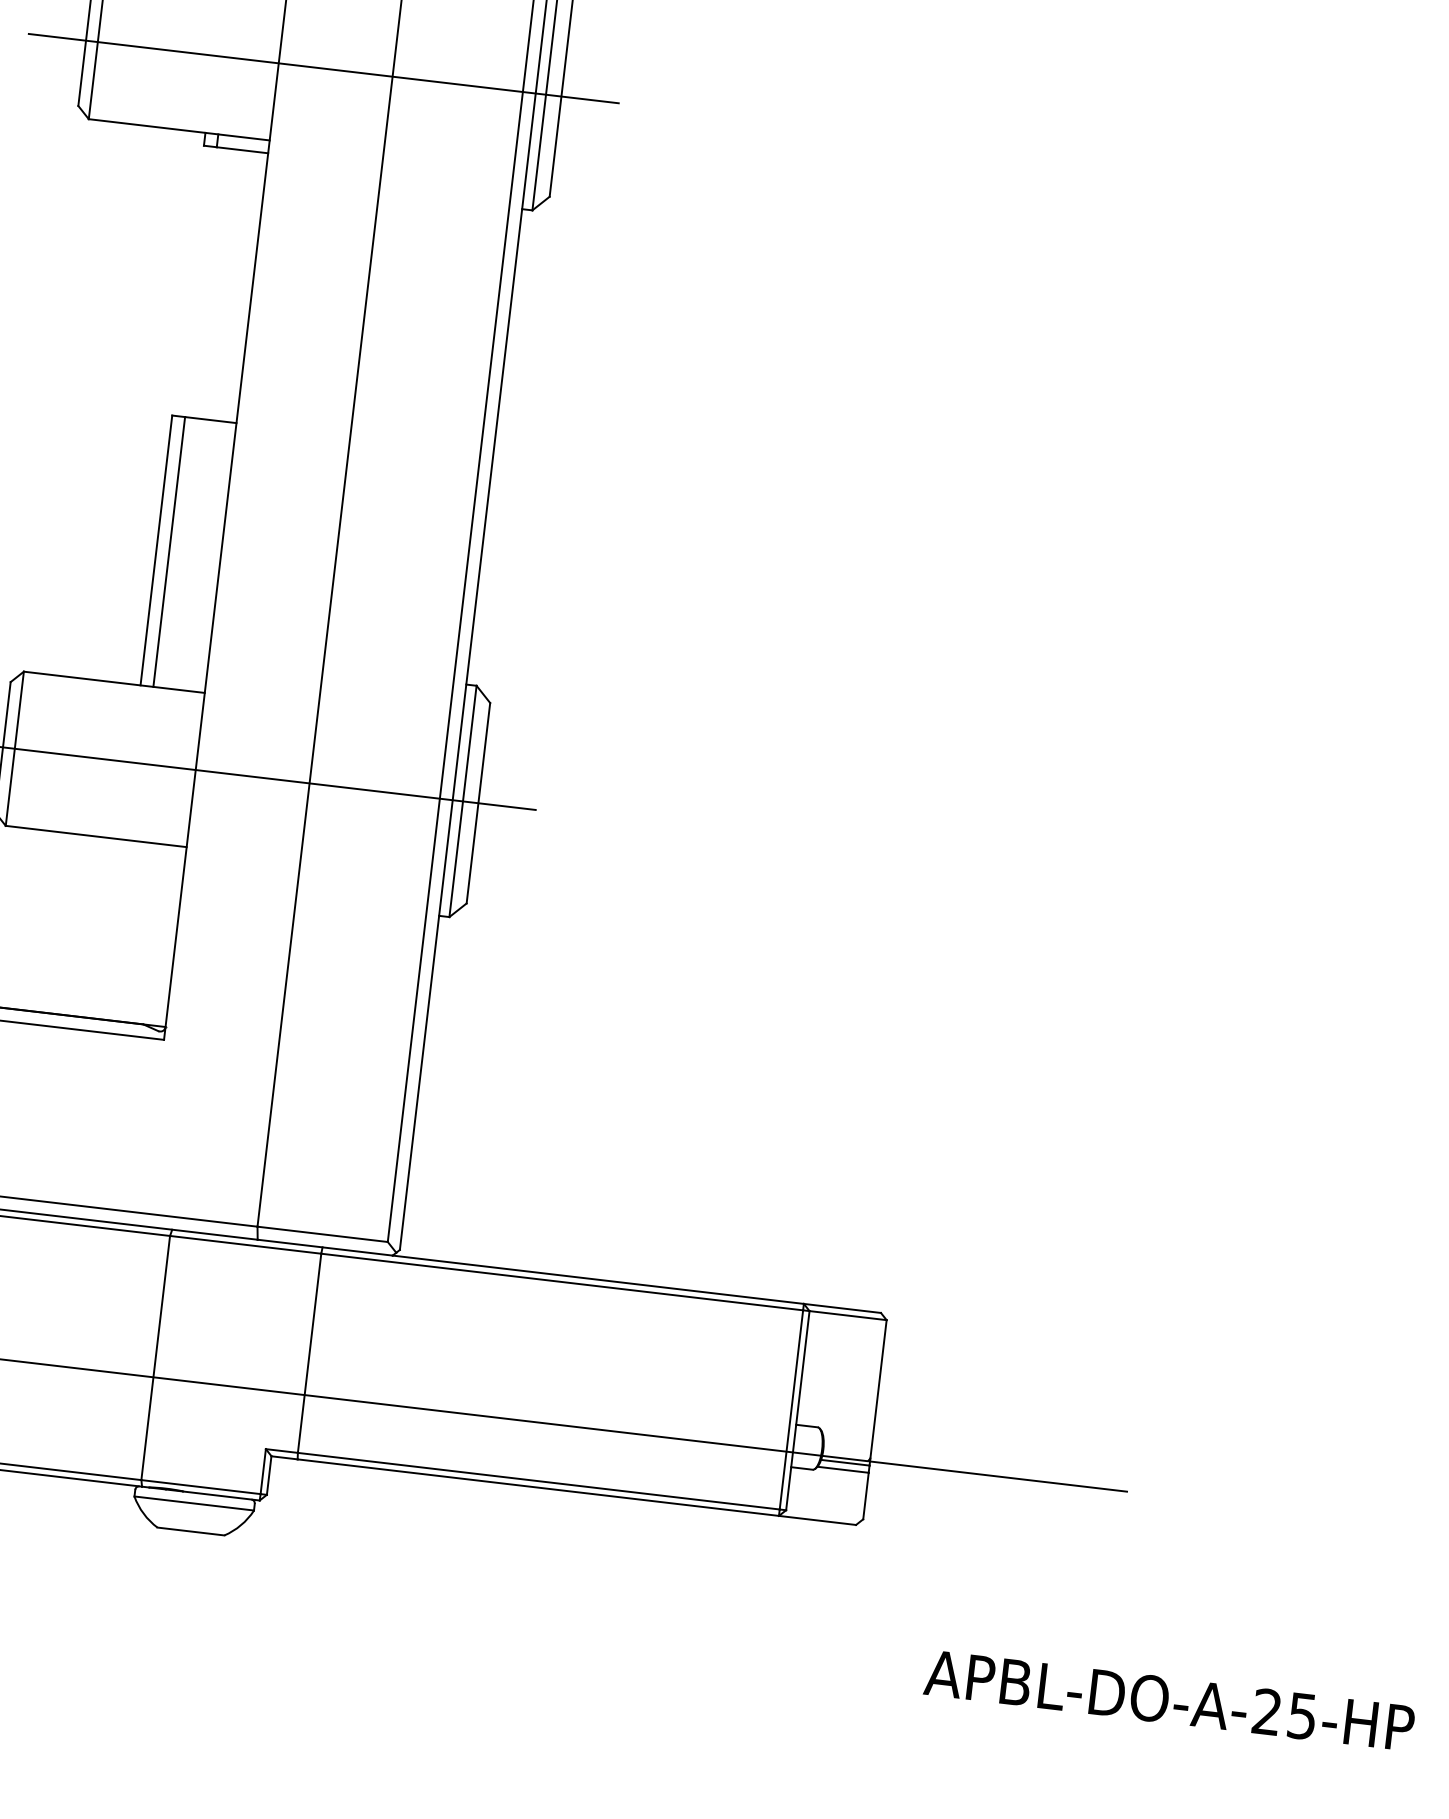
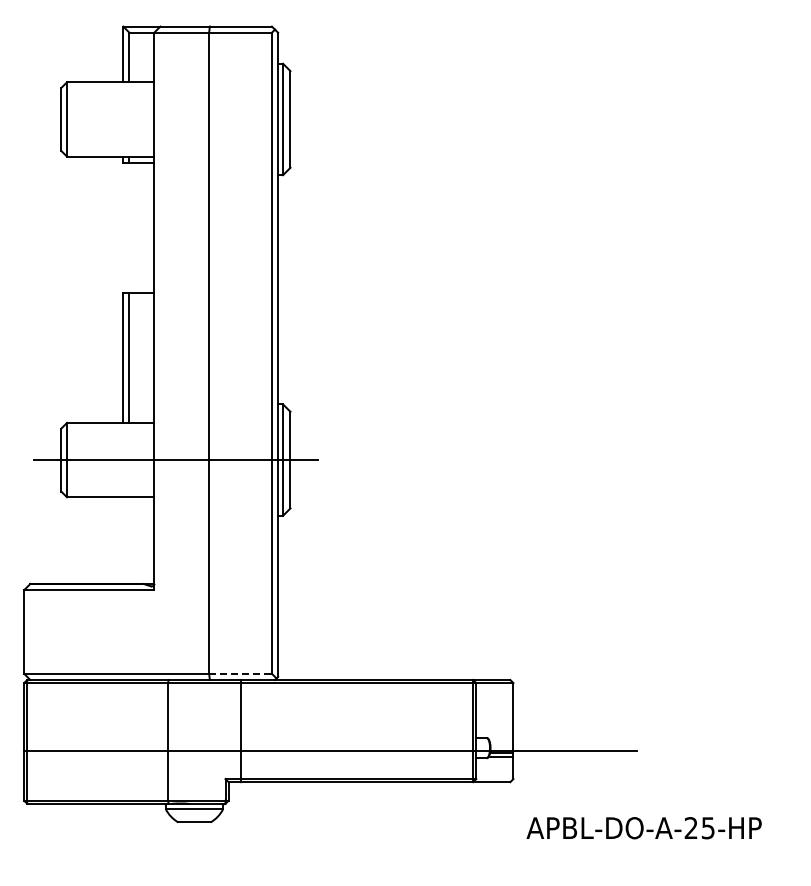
line: (322, 68) -> (175, 119), removed
line: (322, 1233) -> (240, 673), solid -> dashed
text: (1168, 1701) -> (643, 828), moved

